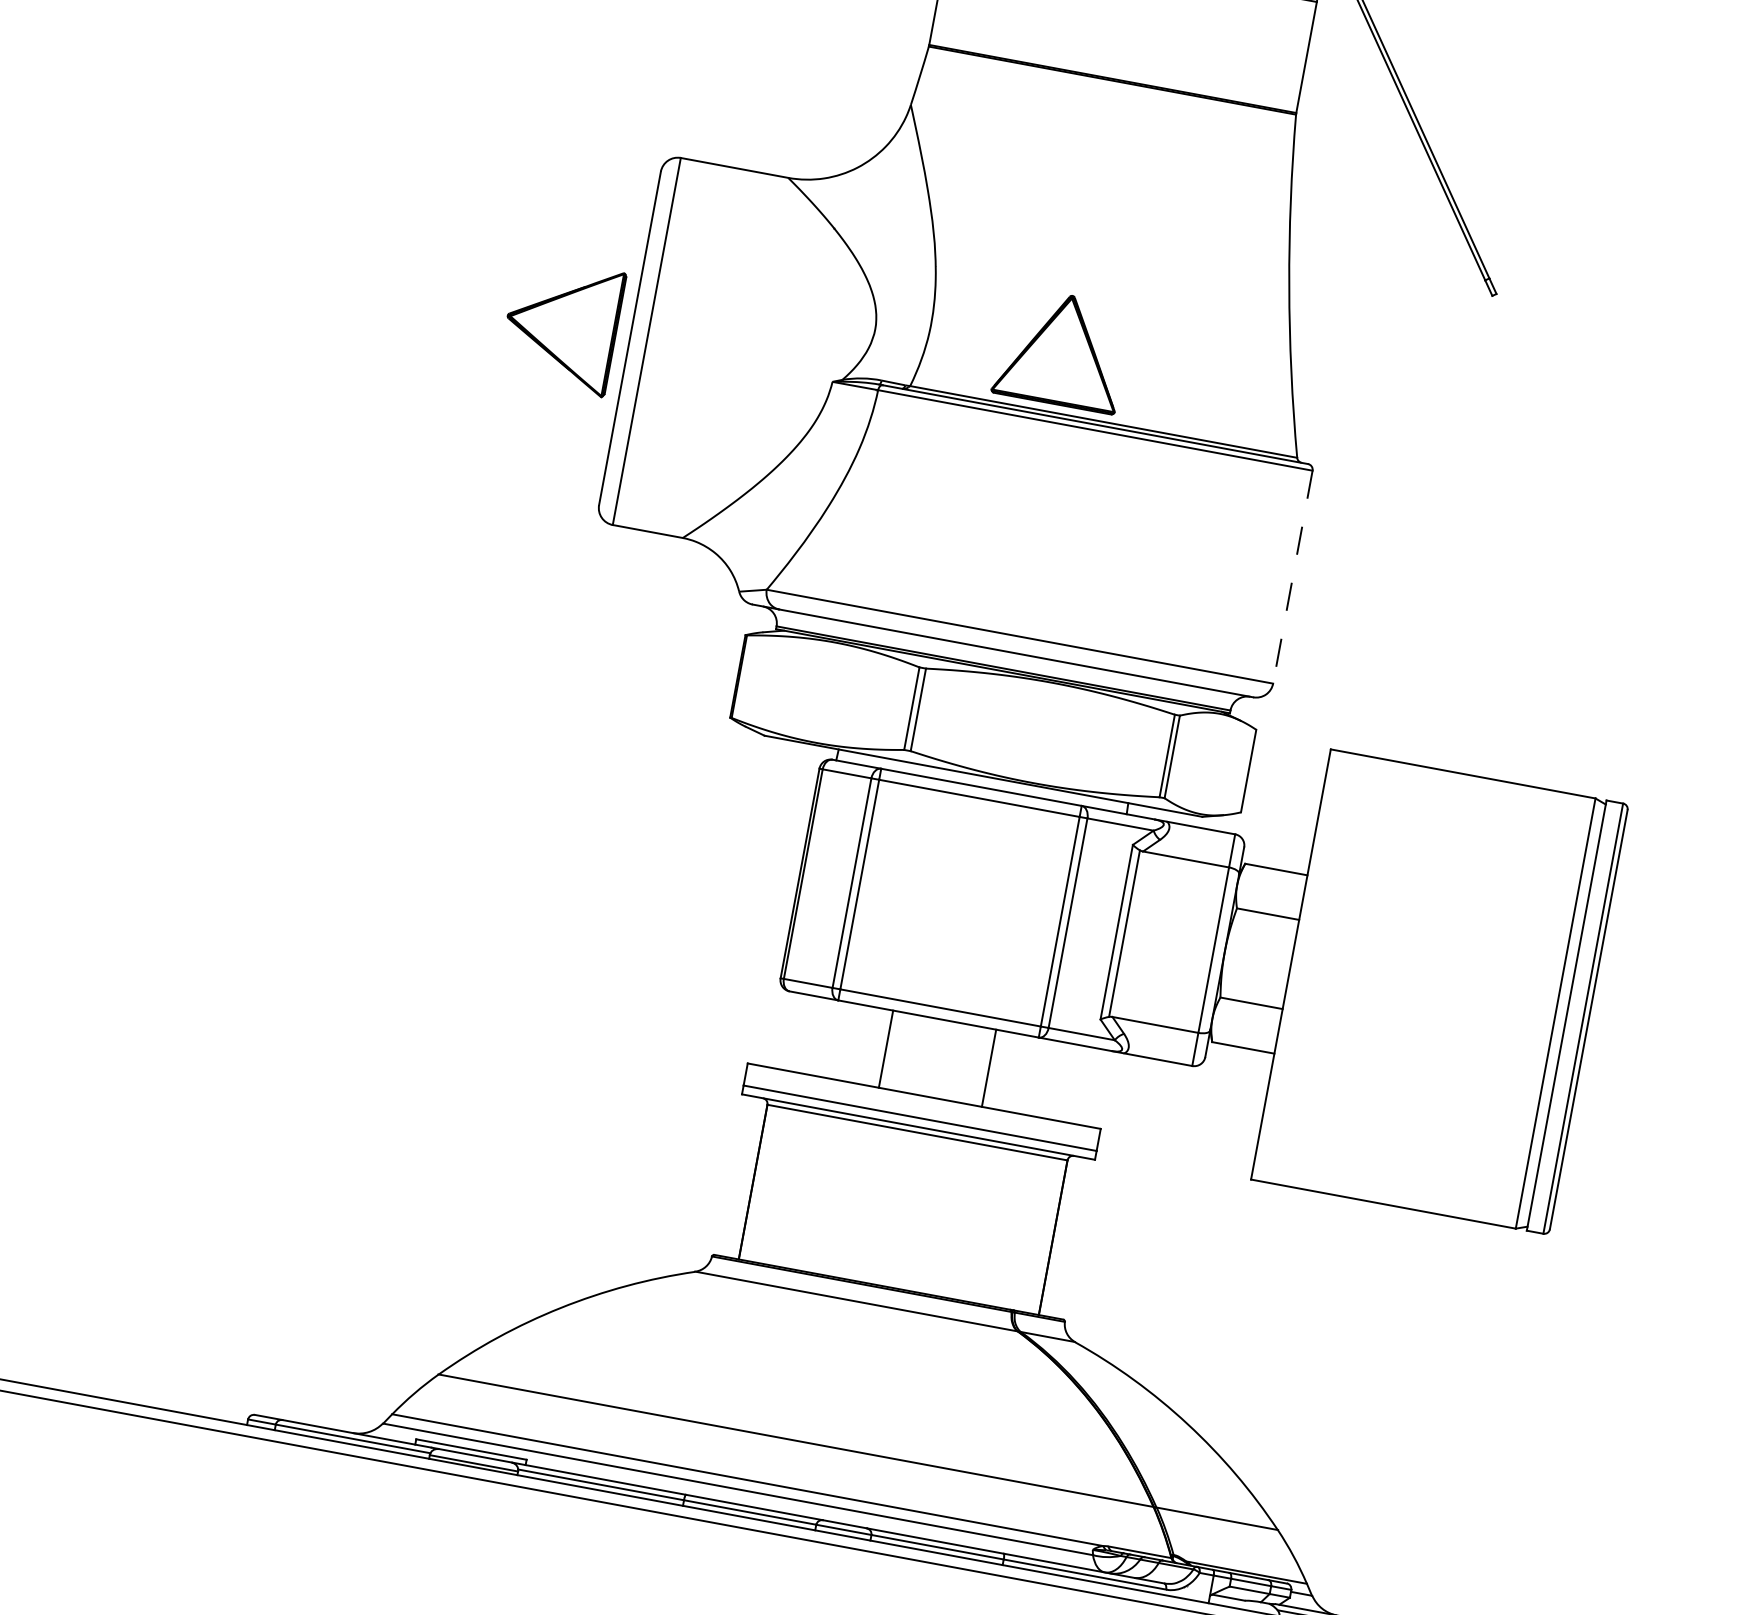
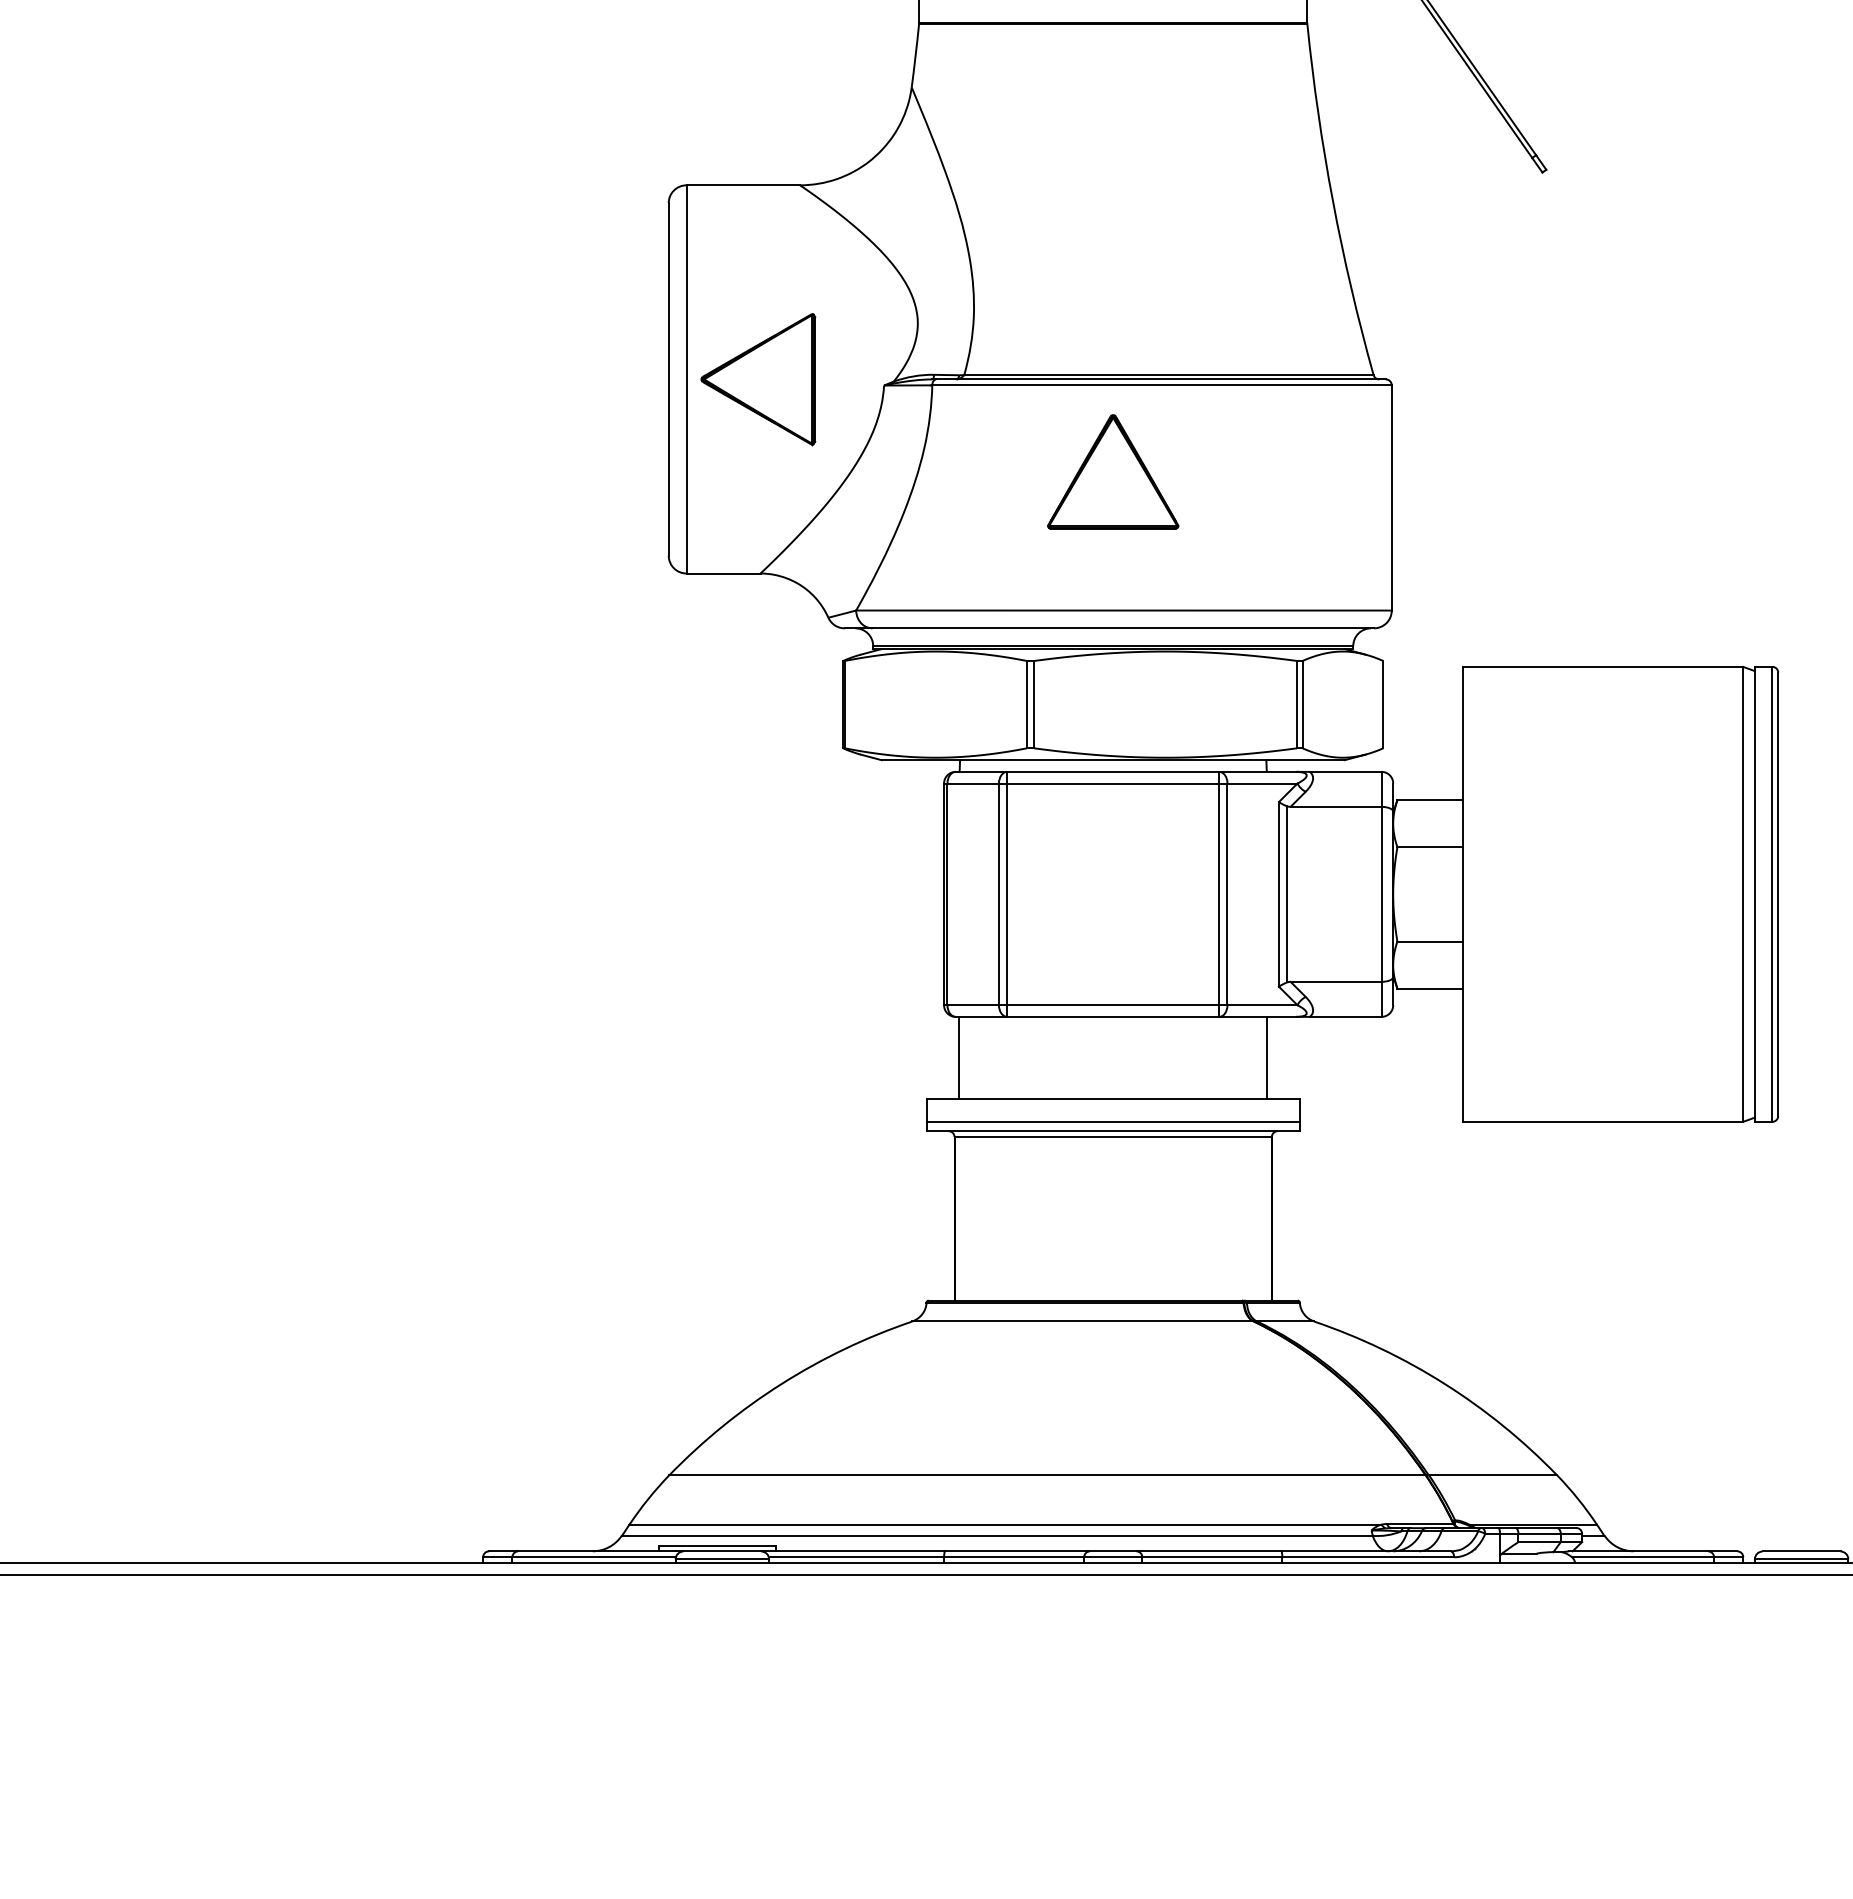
part: (561, 325) -> (758, 379), moved
part: (1062, 349) -> (1113, 471), moved
line: (1292, 576) -> (1391, 497), dashed -> solid
line: (886, 1049) -> (959, 1057), moved
line: (989, 1068) -> (1267, 1057), moved

